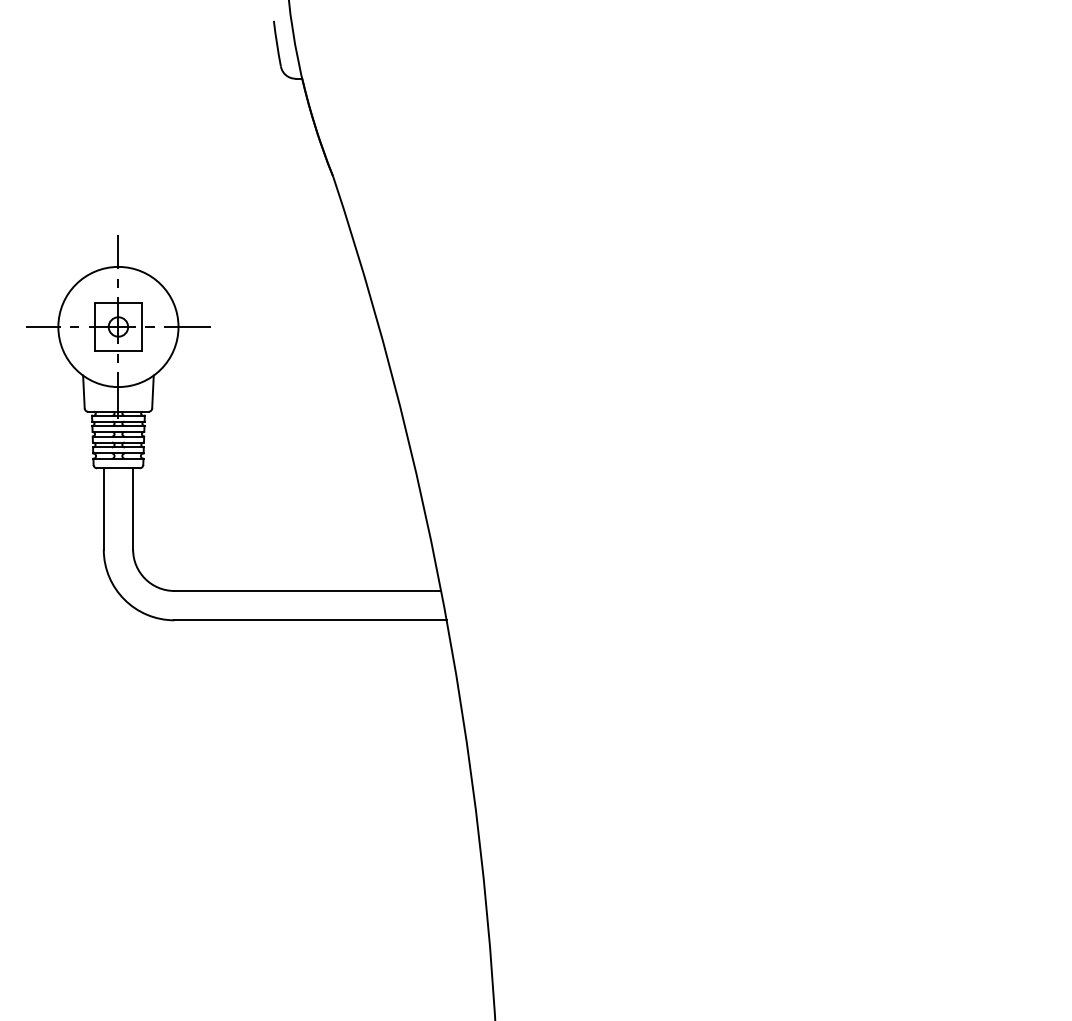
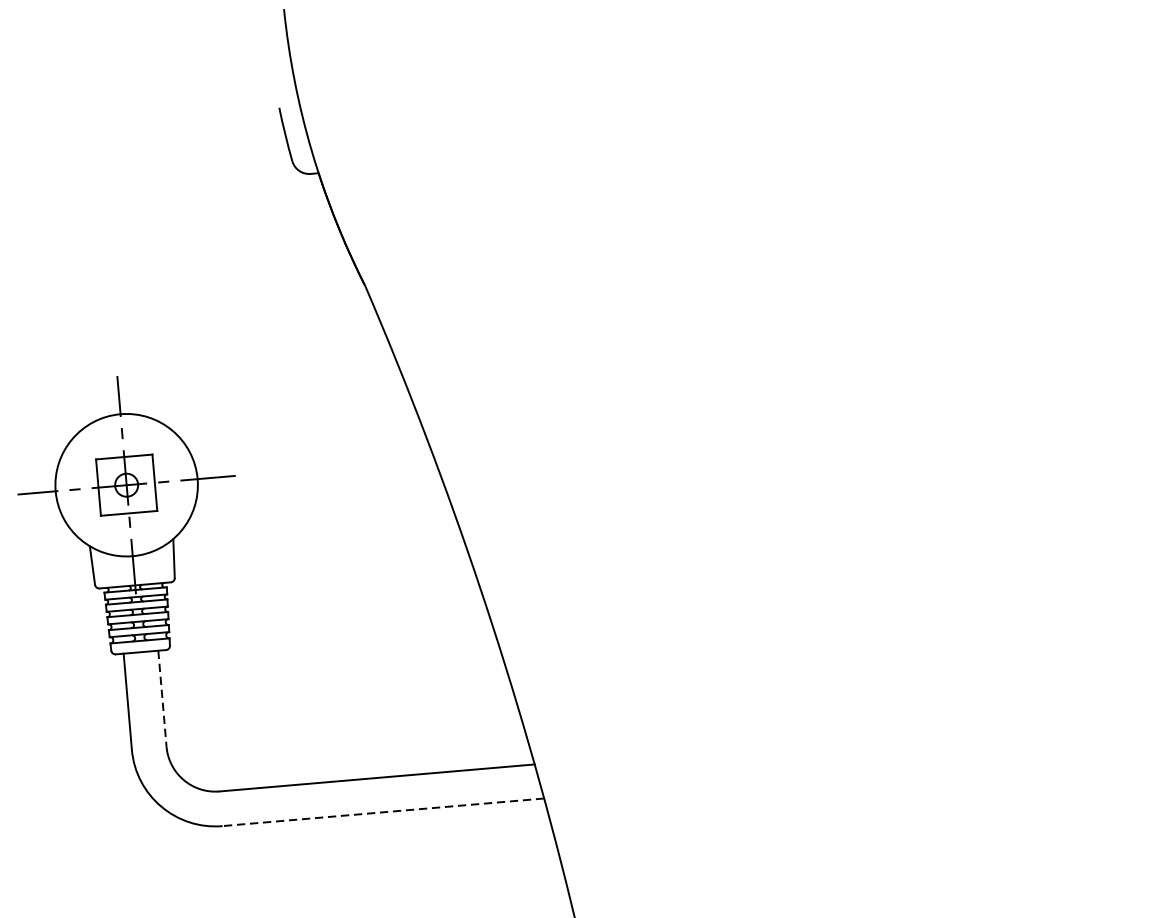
line: (133, 508) -> (162, 698), solid -> dashed
line: (310, 620) -> (383, 812), solid -> dashed

